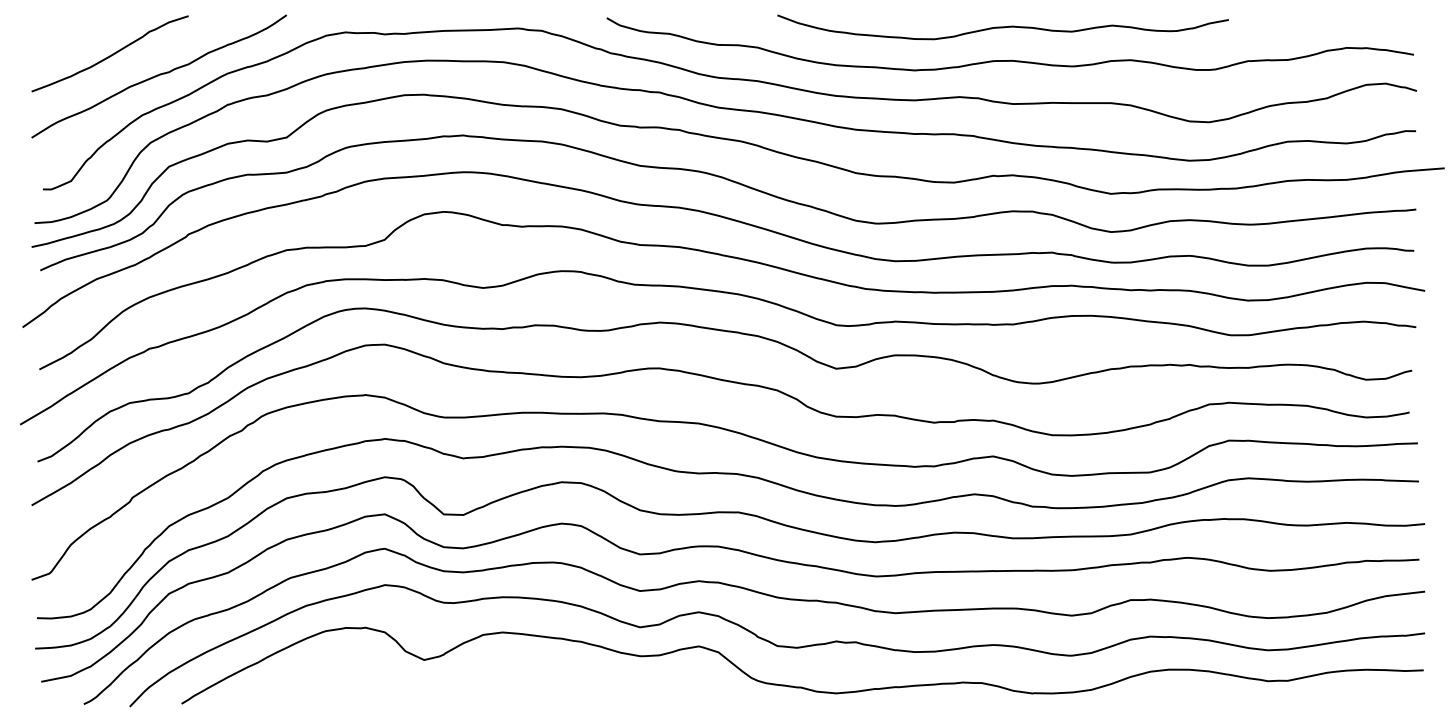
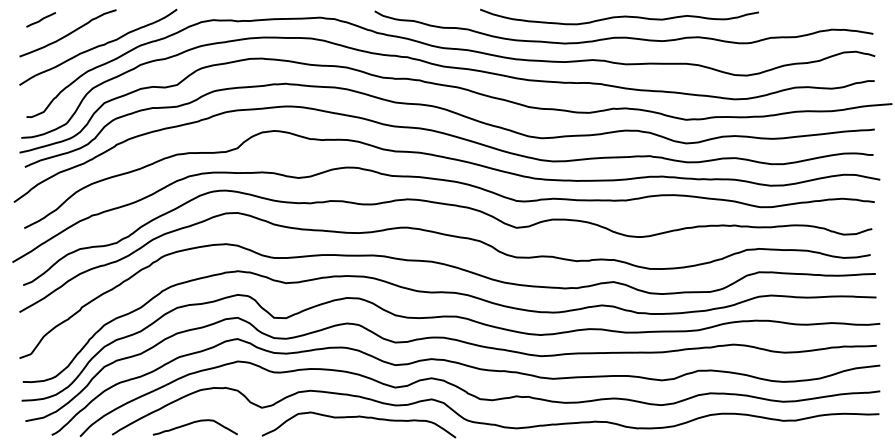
line: (67, 31) -> (41, 19), added
curve: (580, 675) -> (358, 417), added
curve: (313, 685) -> (193, 423), added

